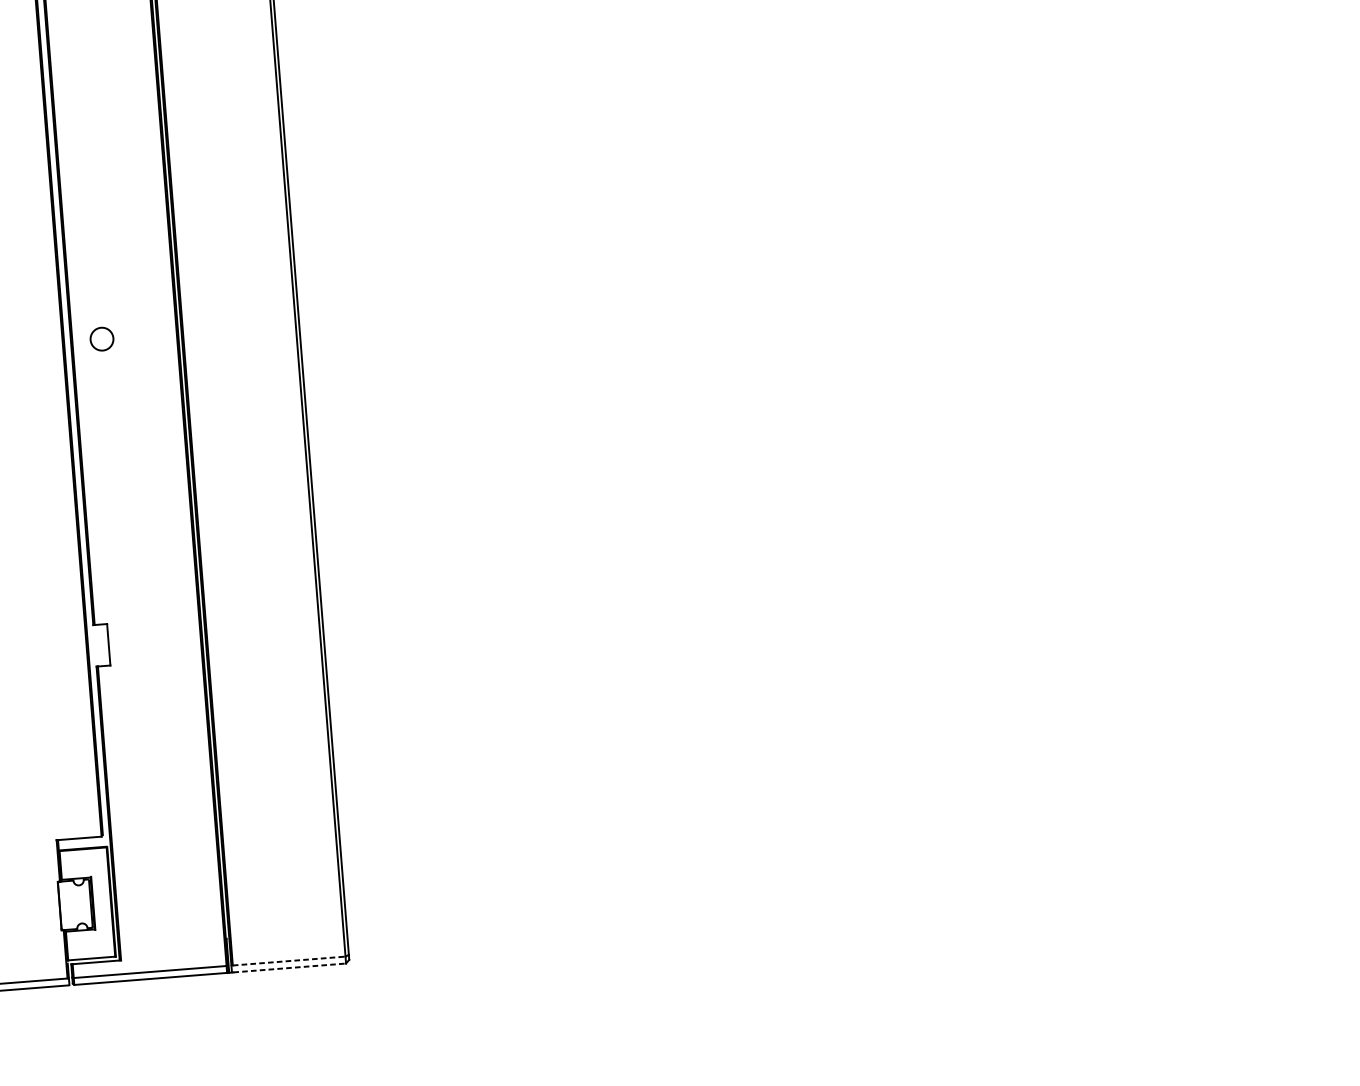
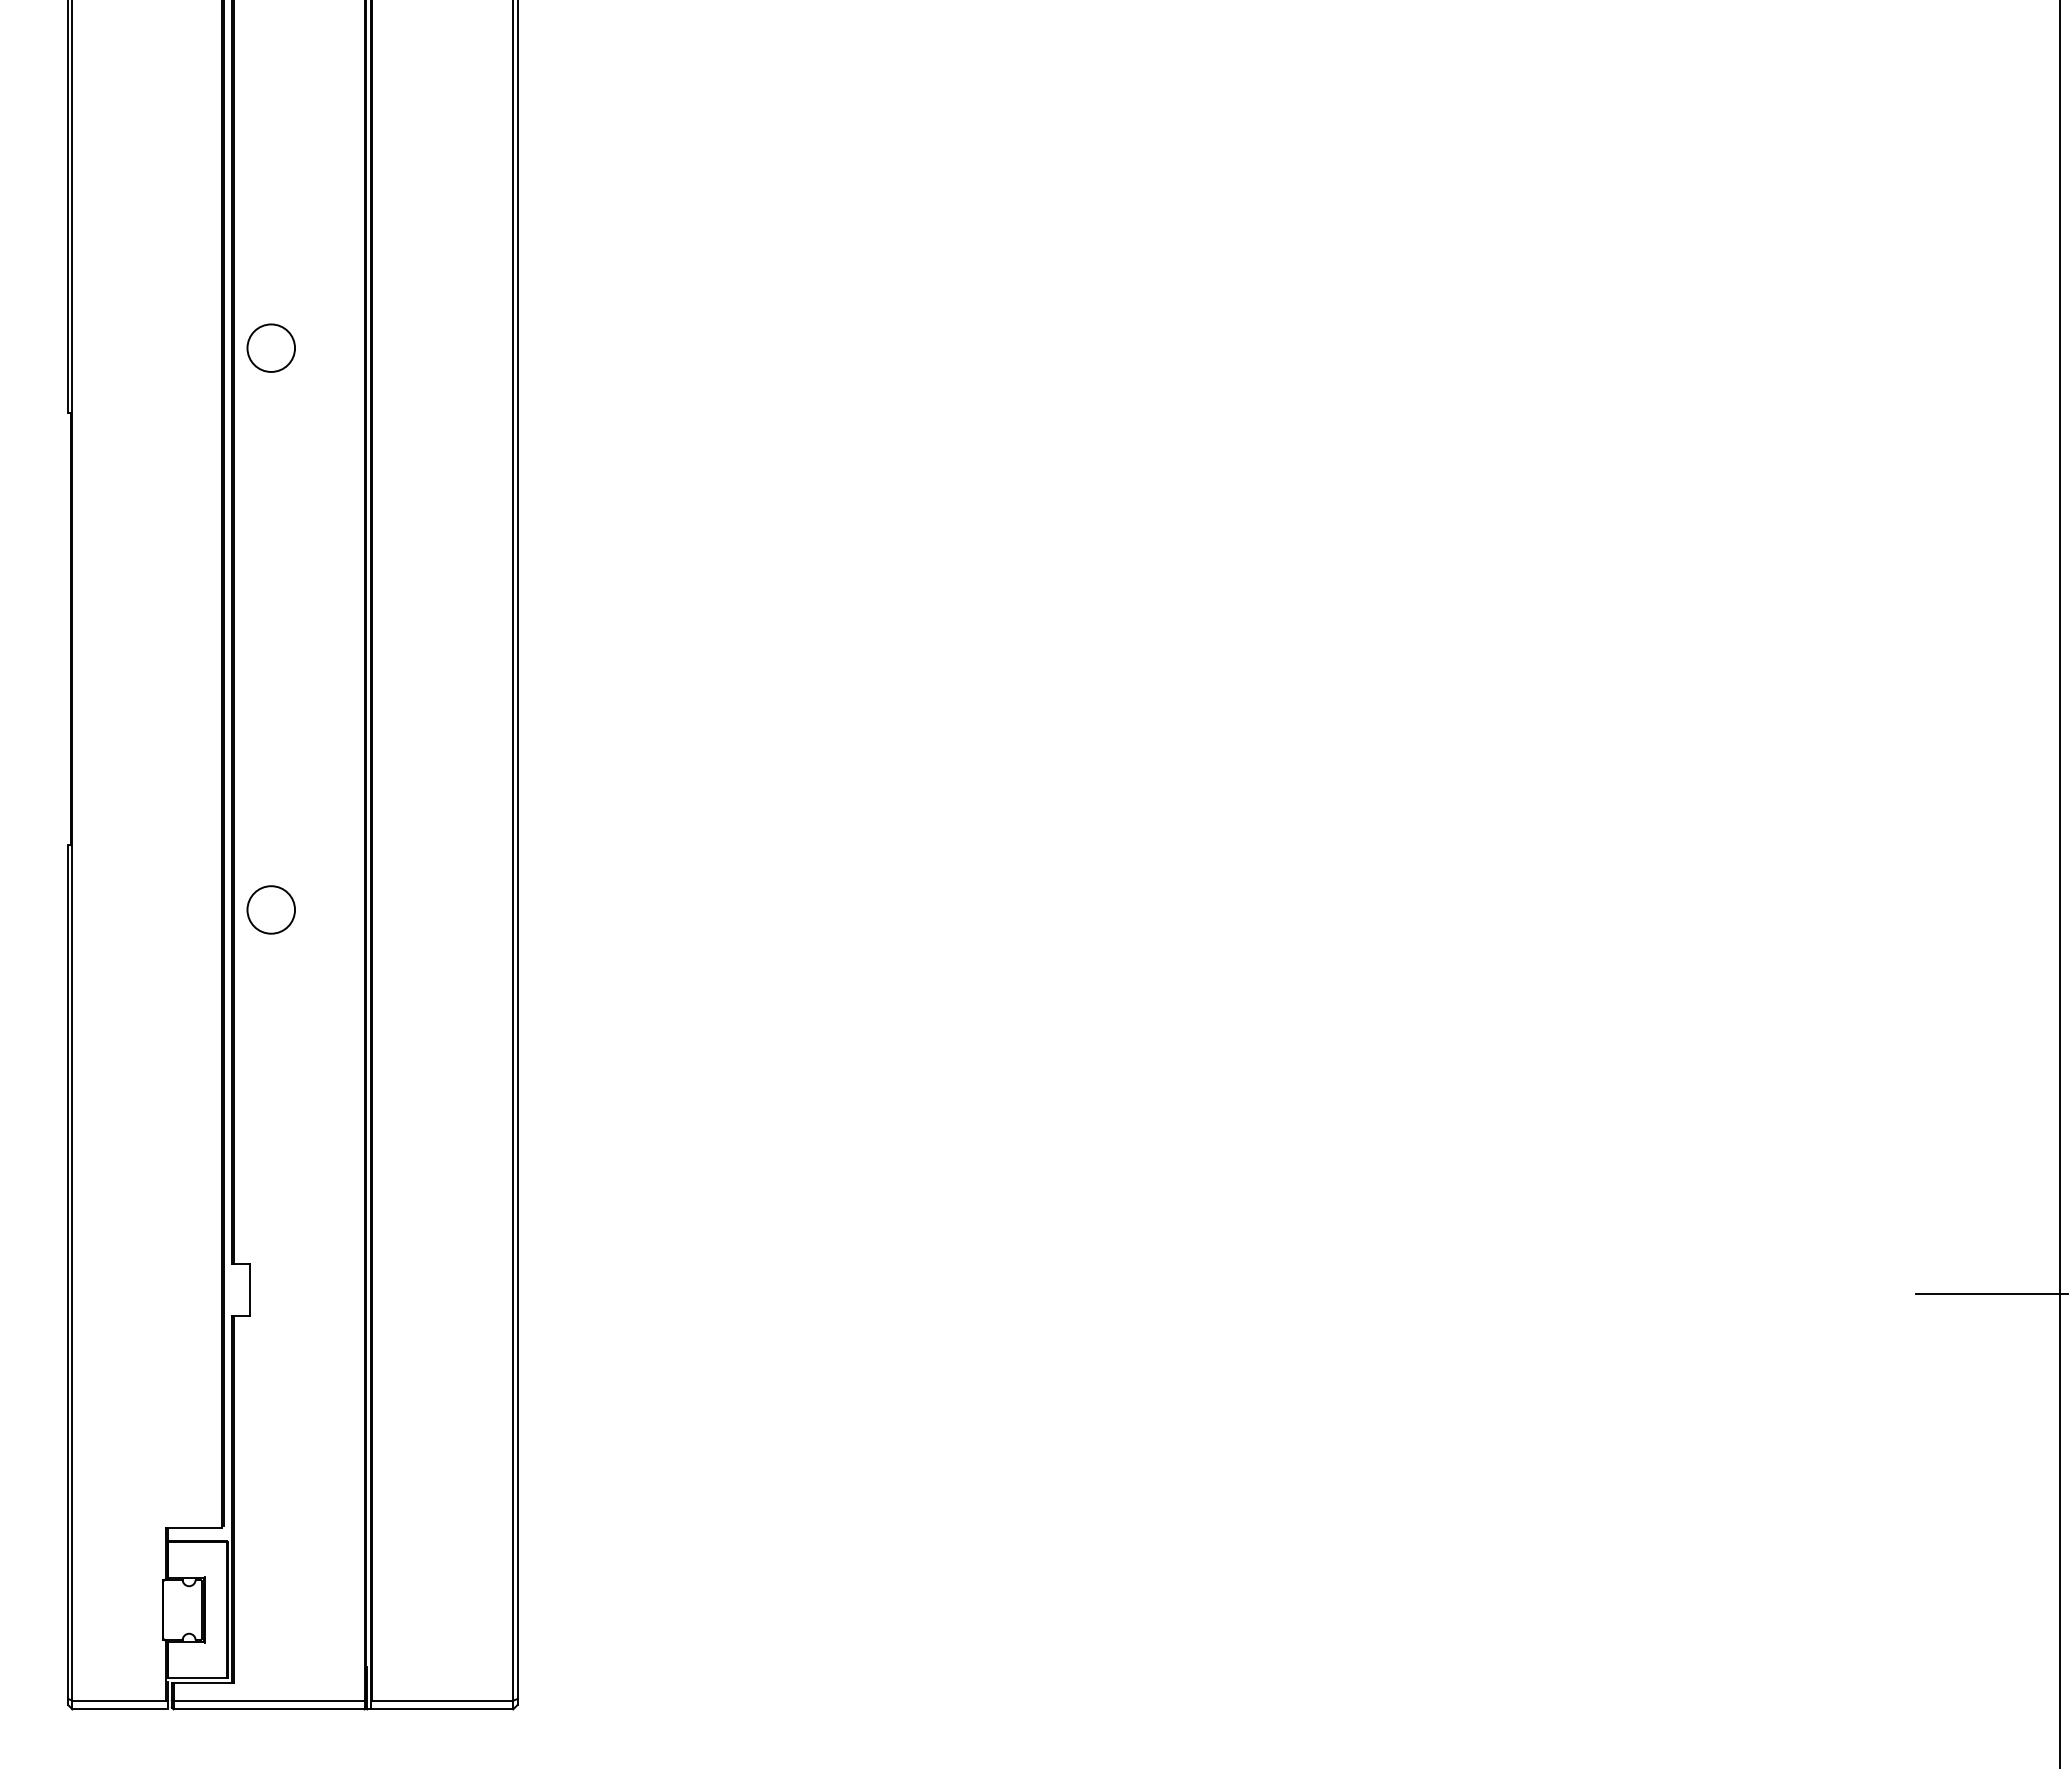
circle: (101, 338) -> (270, 909), size x1.67
line: (289, 960) -> (443, 1700), dashed -> solid
line: (290, 968) -> (443, 1709), dashed -> solid

